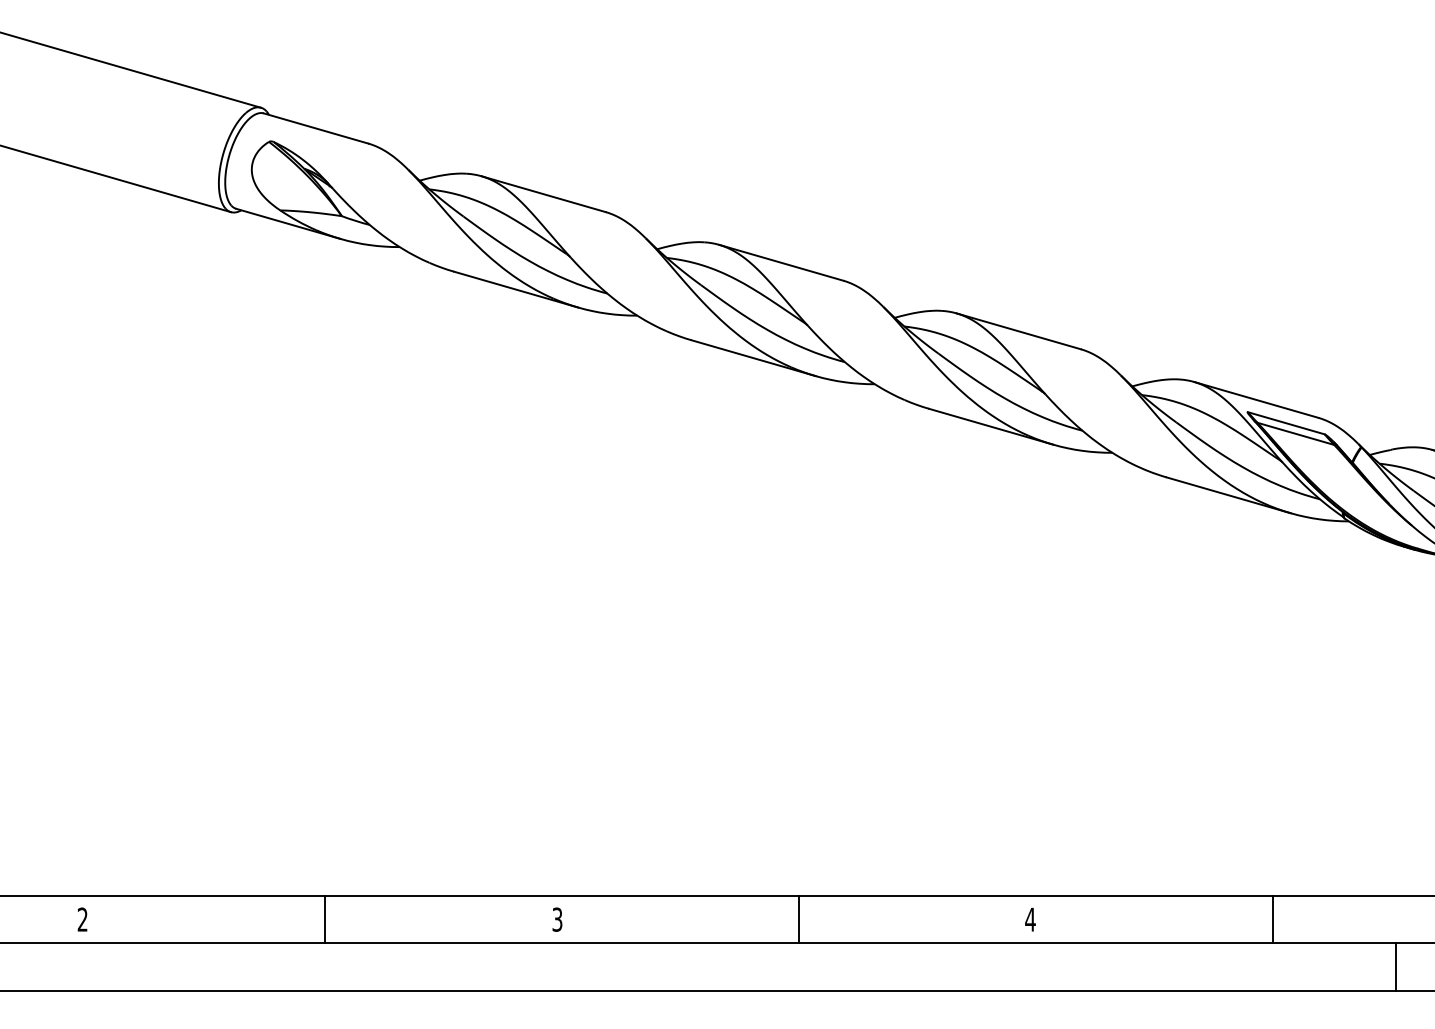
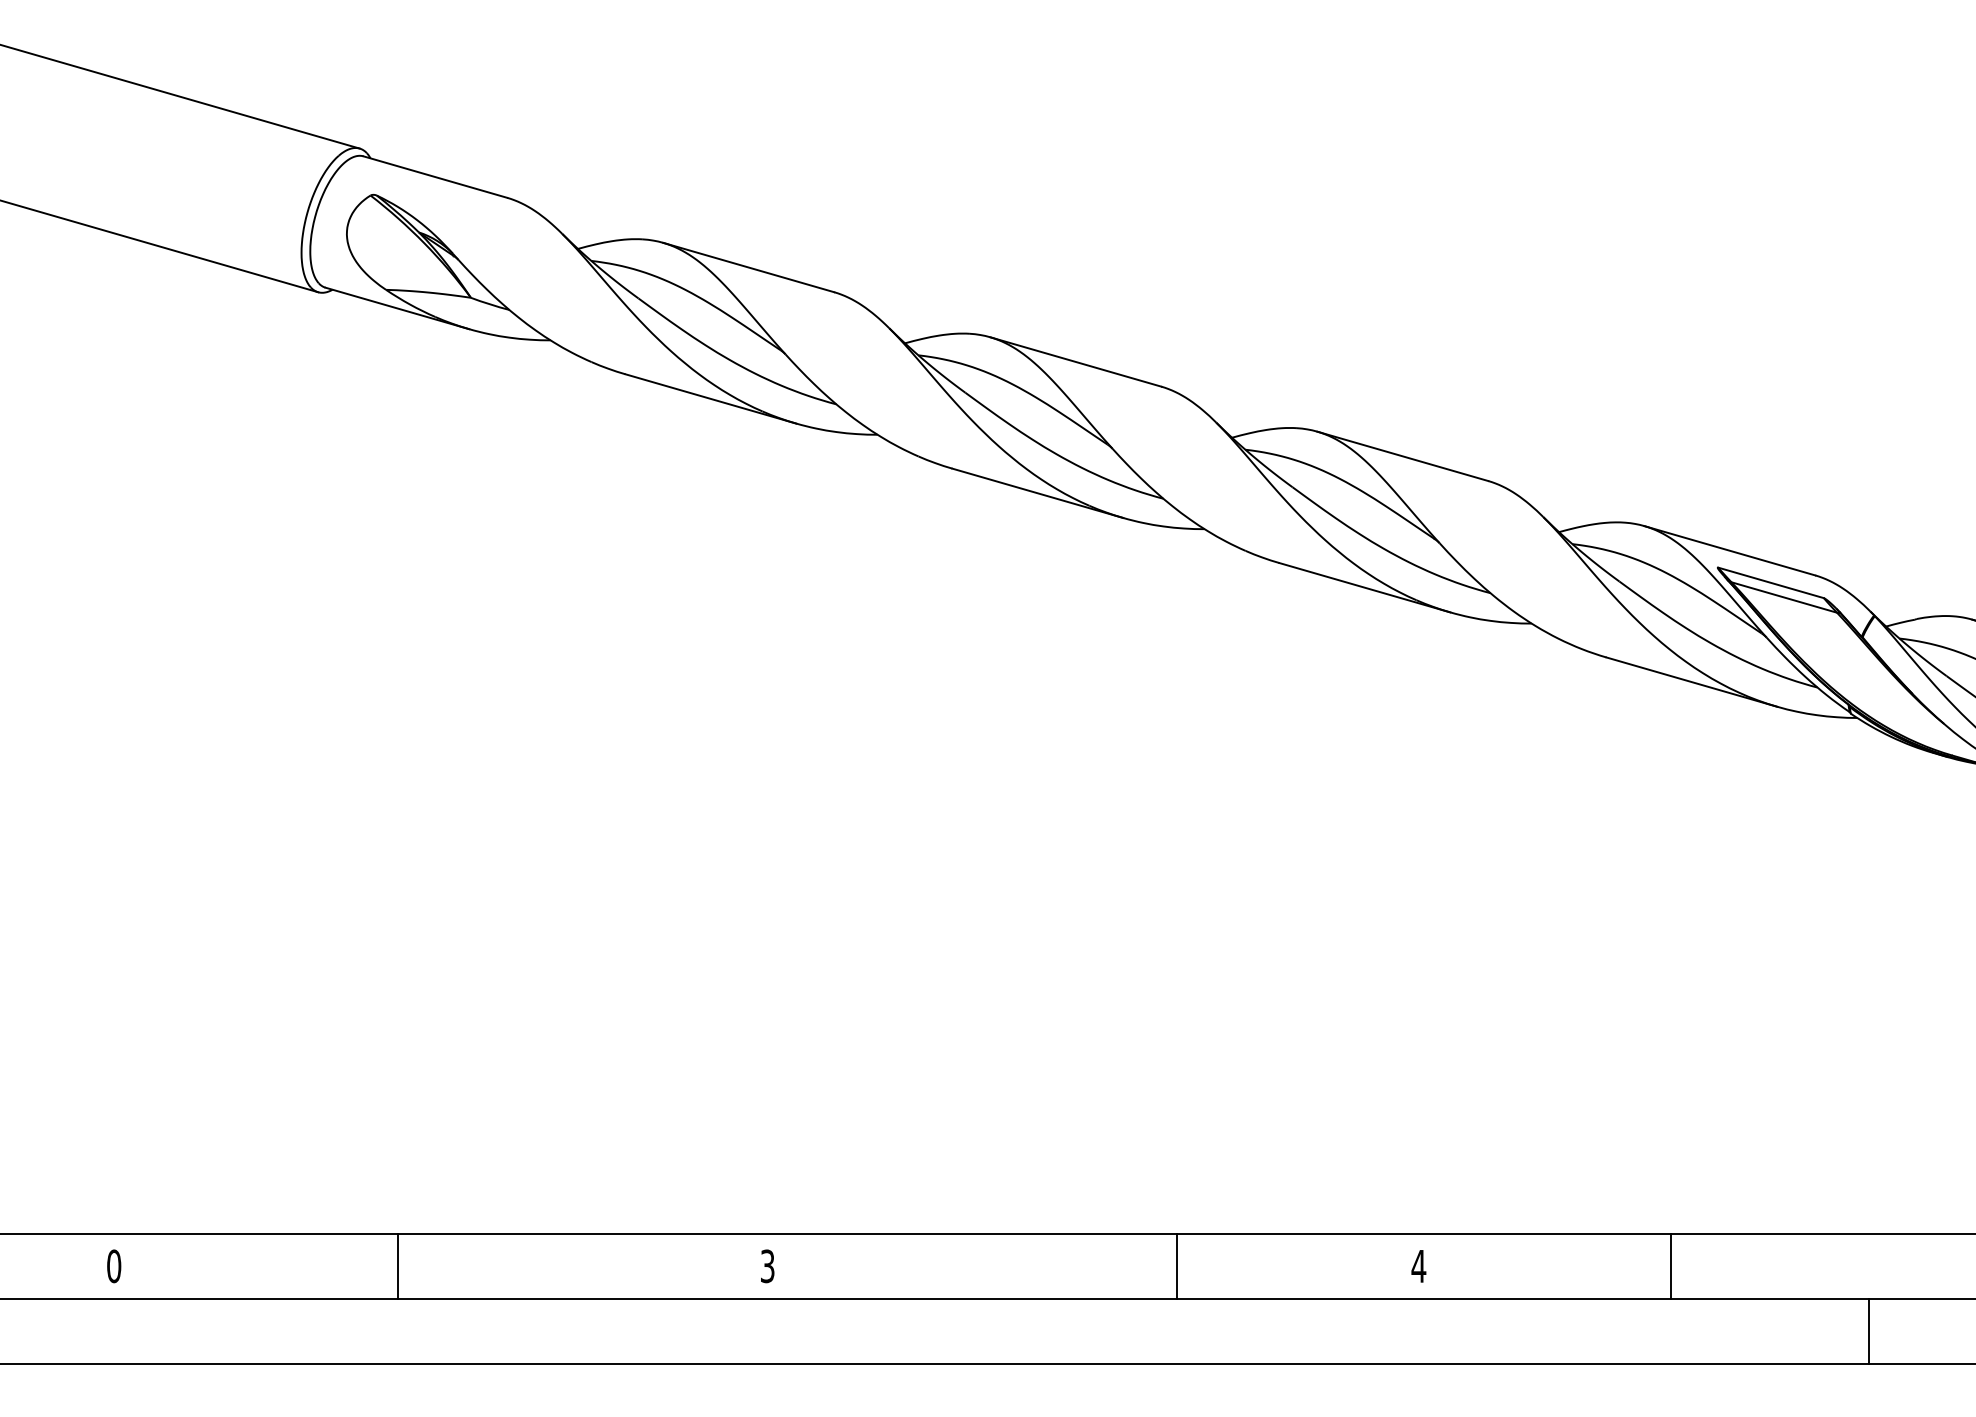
text: (82, 919) -> (113, 1266), 2 -> 0
line: (324, 919) -> (397, 1266), moved
line: (798, 919) -> (1176, 1266), moved
line: (1272, 919) -> (1670, 1266), moved
line: (1395, 966) -> (1869, 1330), moved

